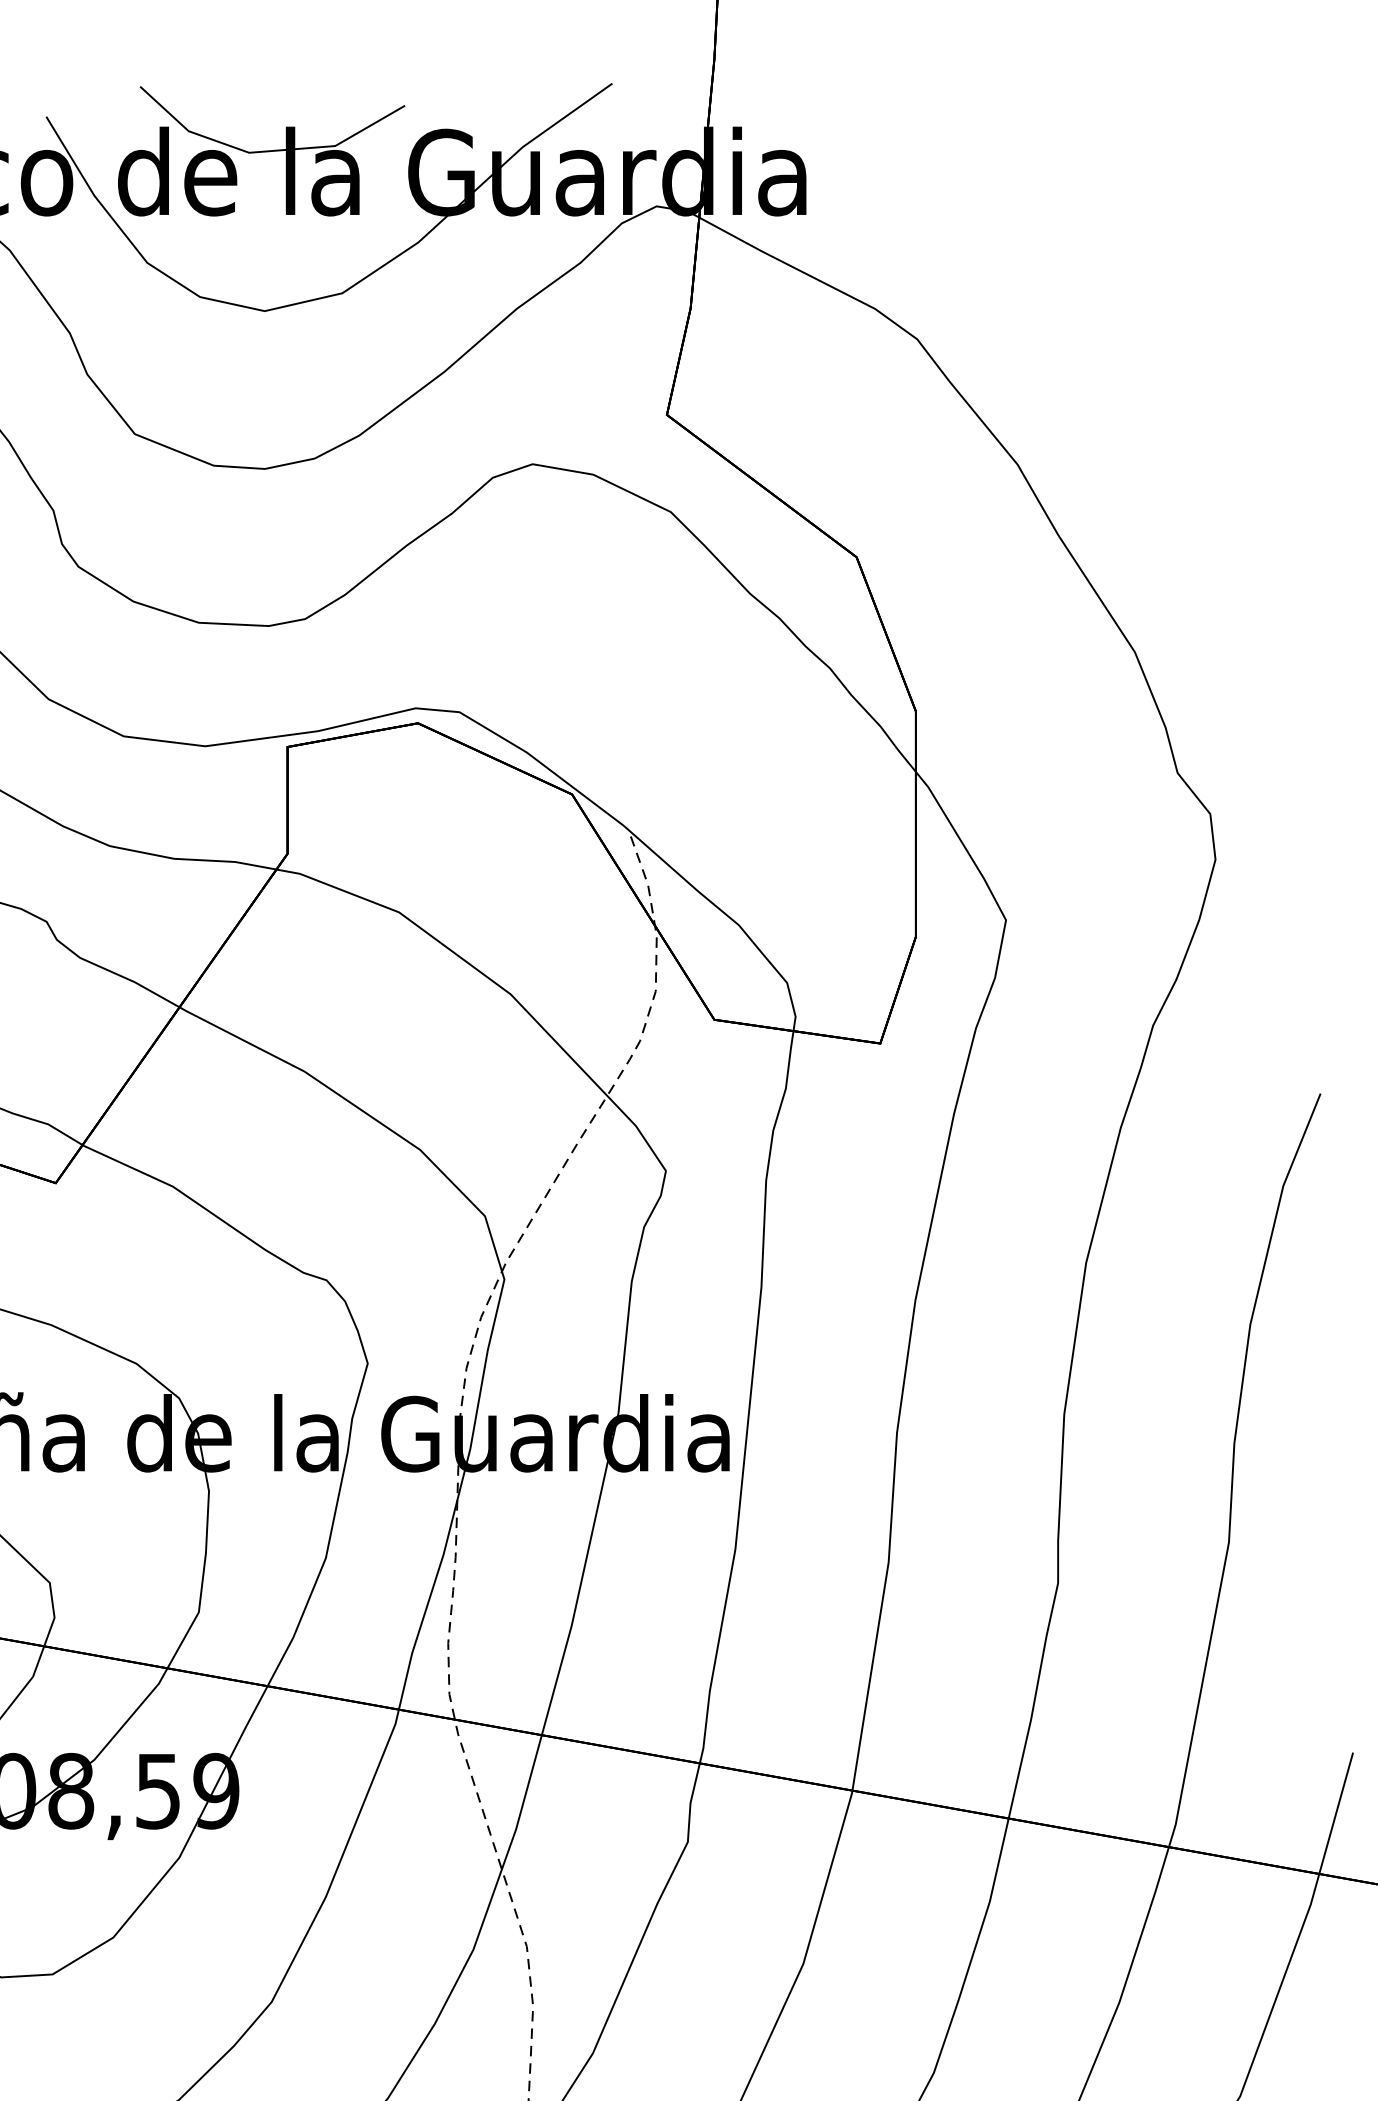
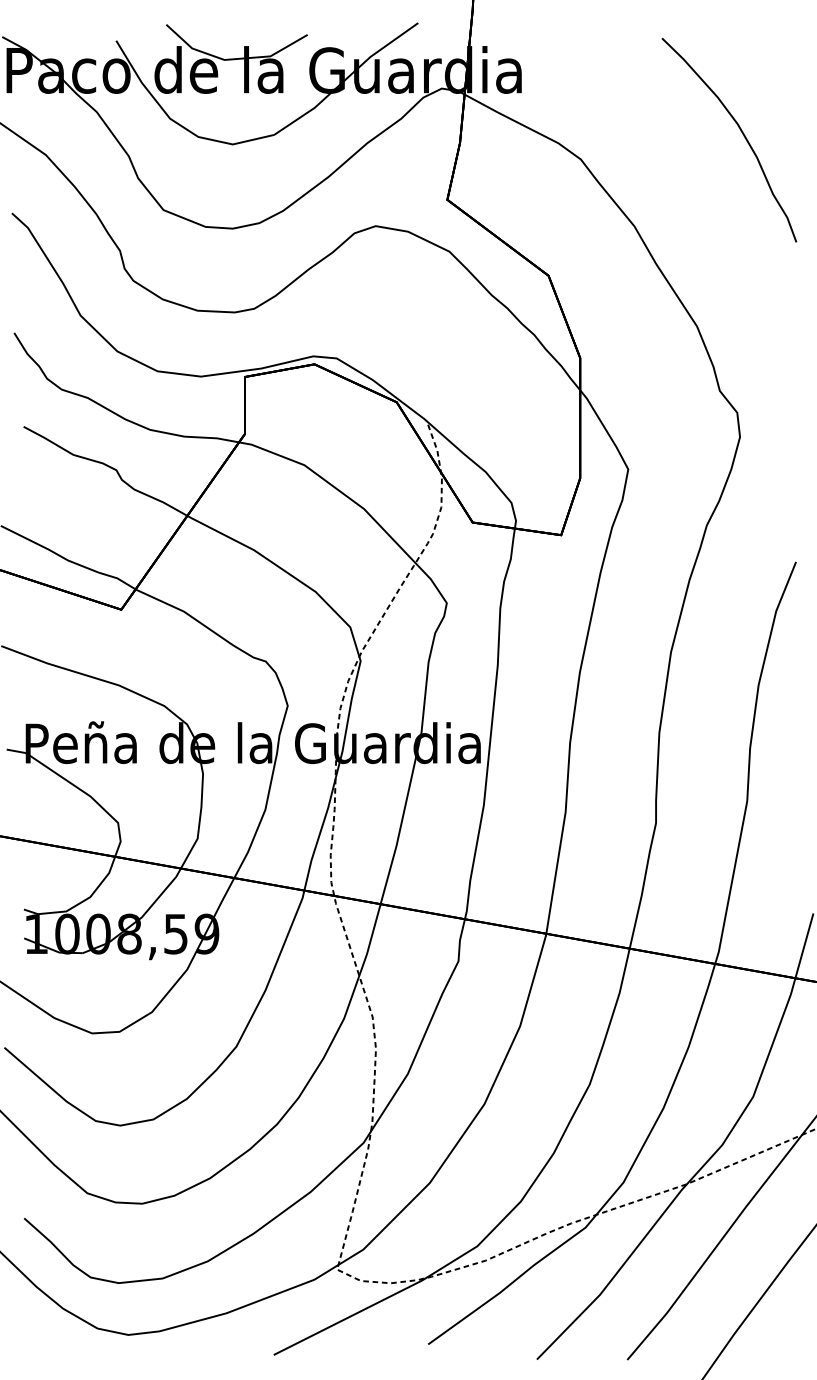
curve: (1216, 286) -> (740, 131), added

